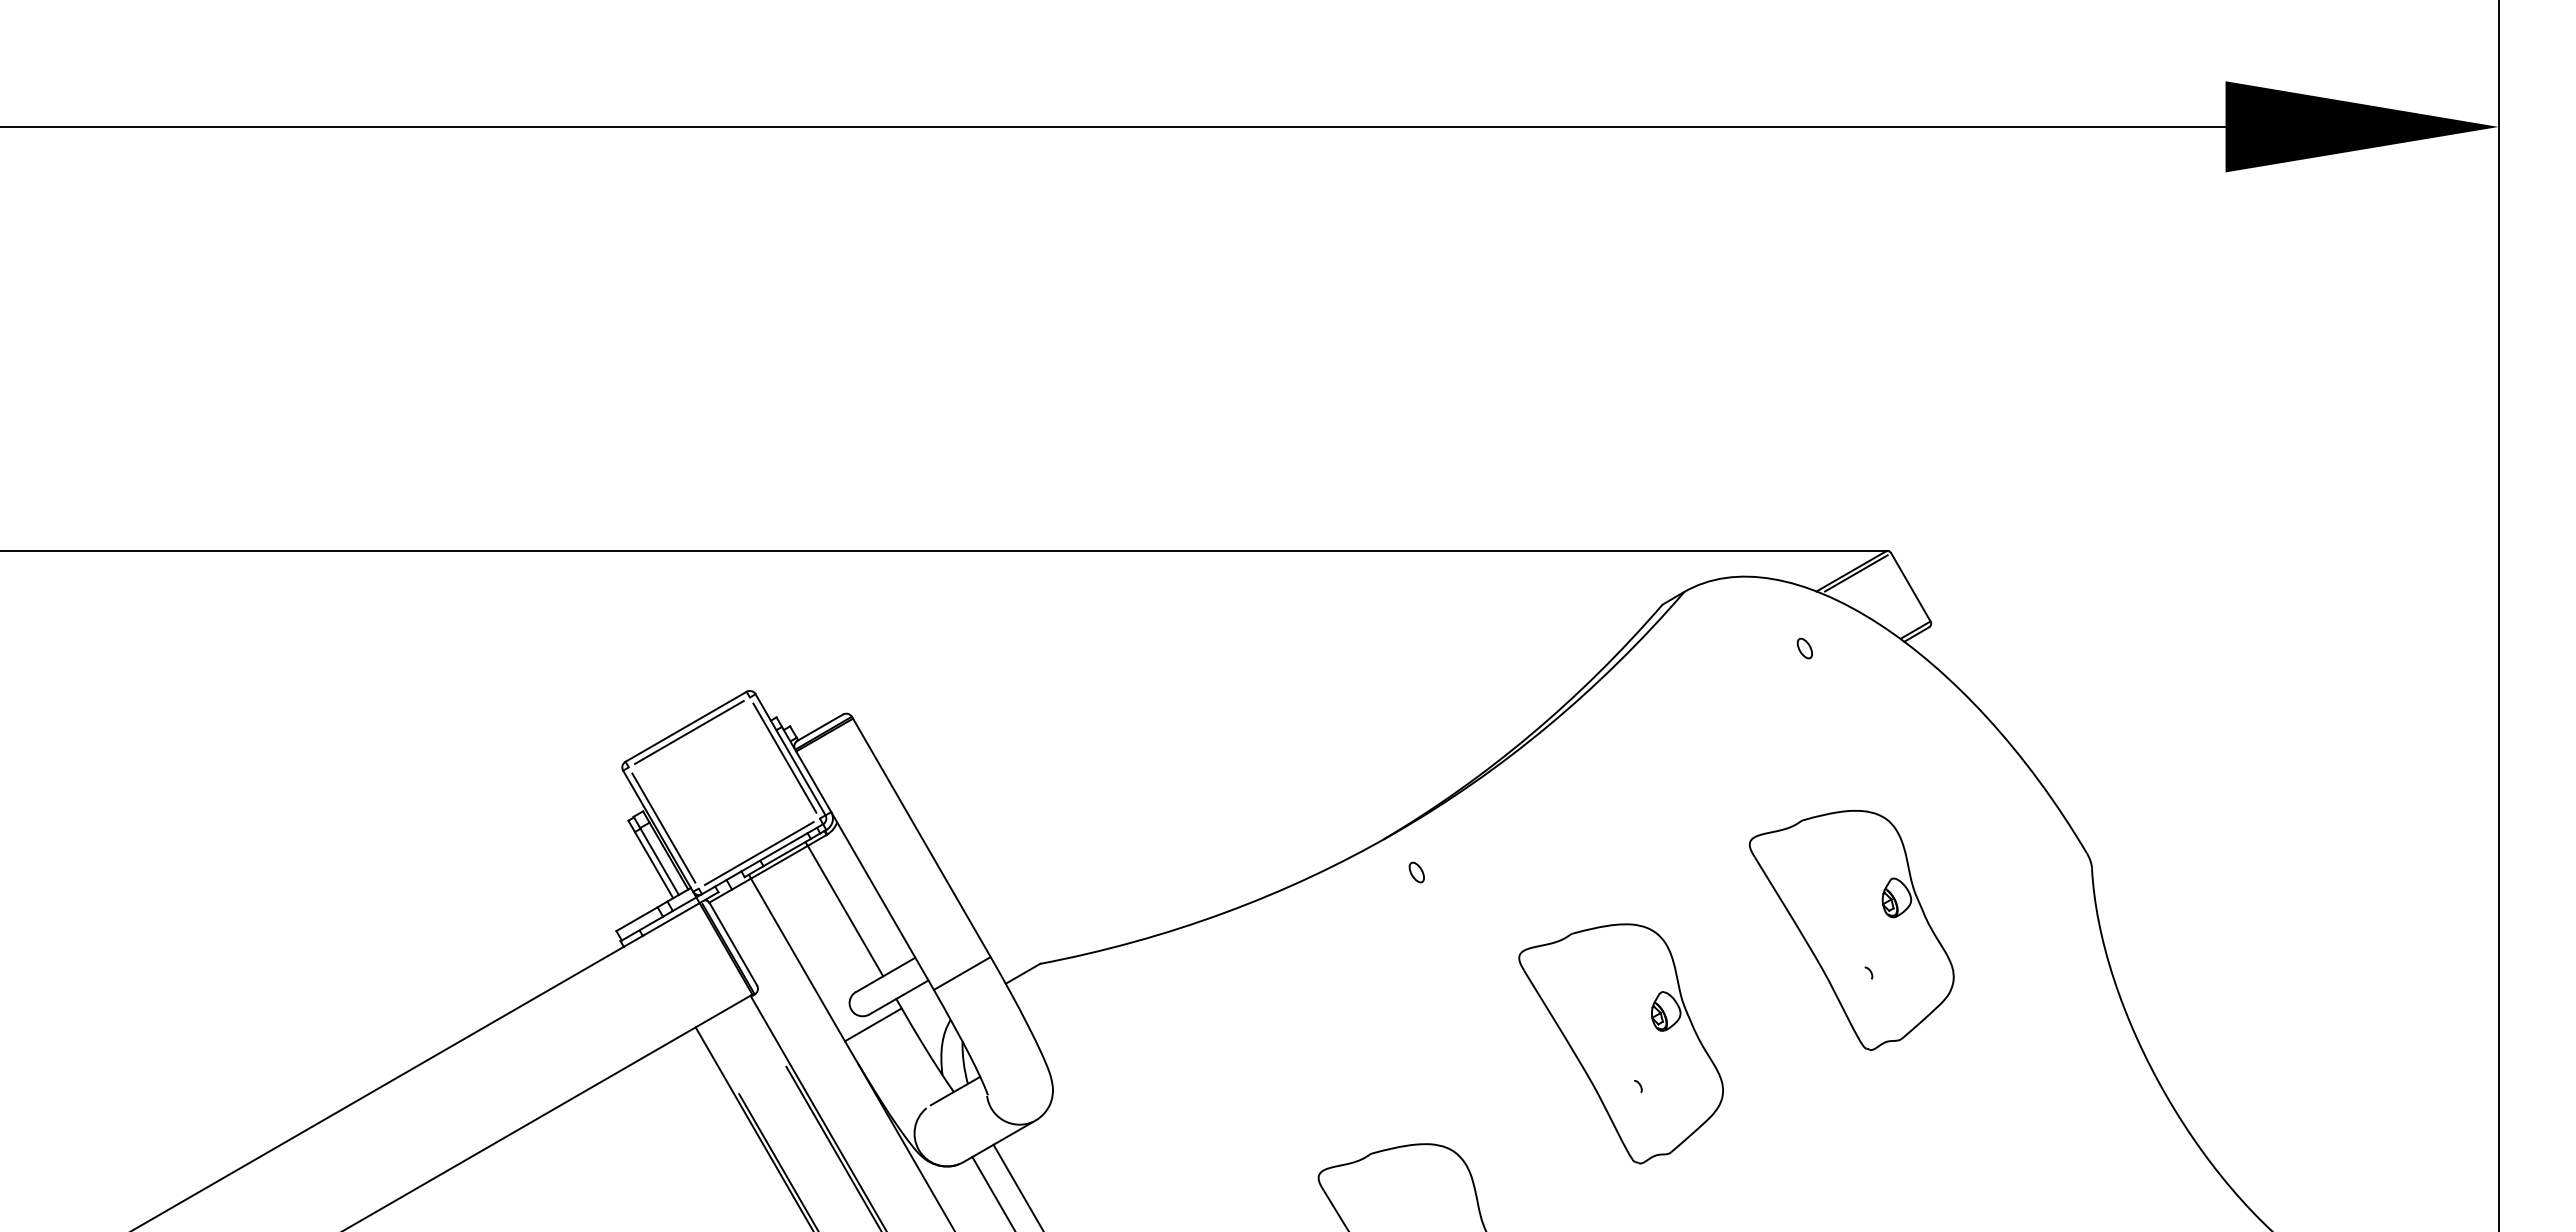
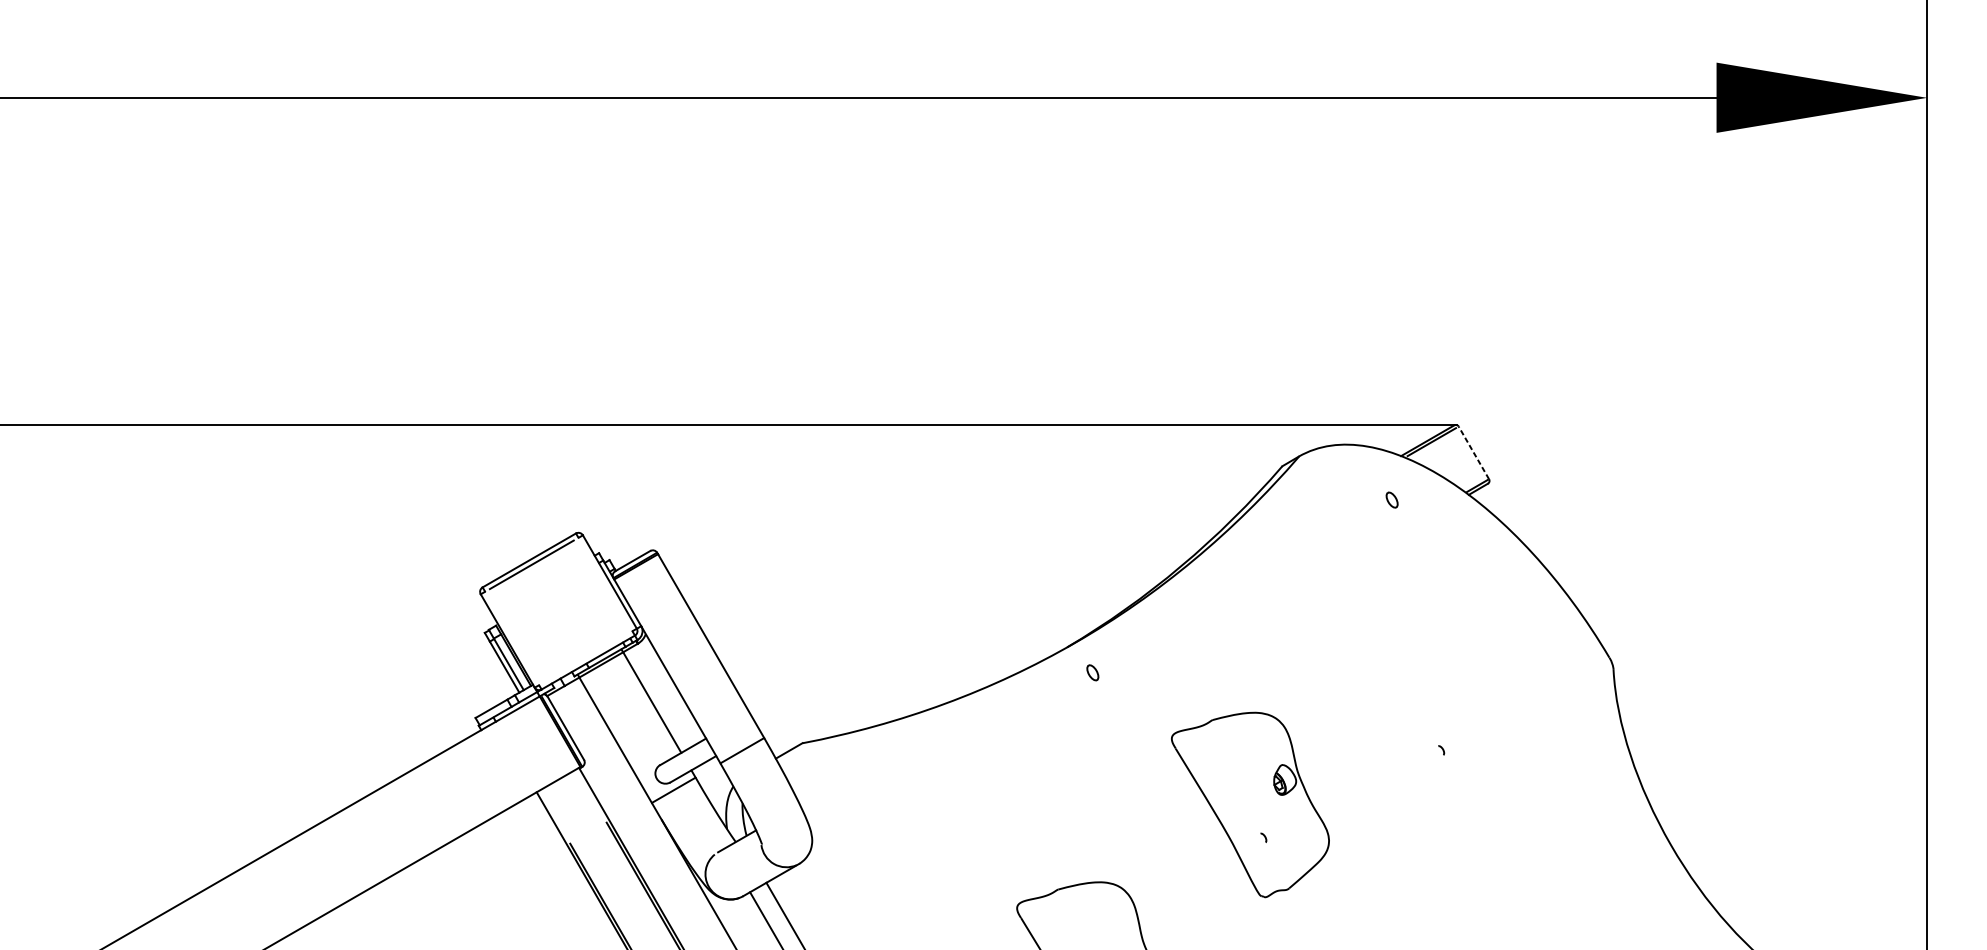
line: (1910, 586) -> (1473, 452), solid -> dashed
line: (784, 757) -> (605, 584), removed
line: (663, 827) -> (511, 638), removed
line: (758, 853) -> (585, 658), removed
part: (1851, 930) -> (1428, 717), removed

